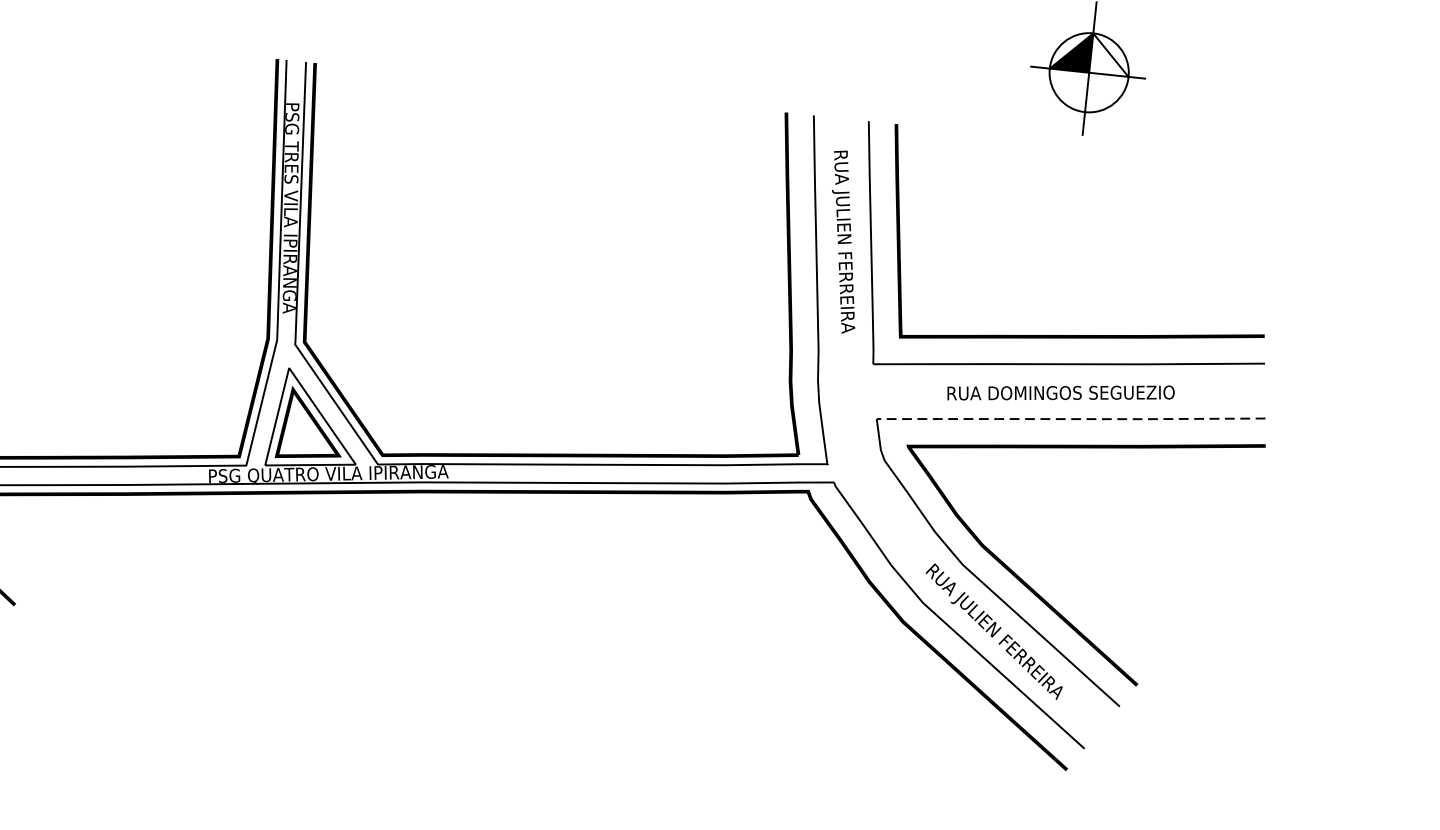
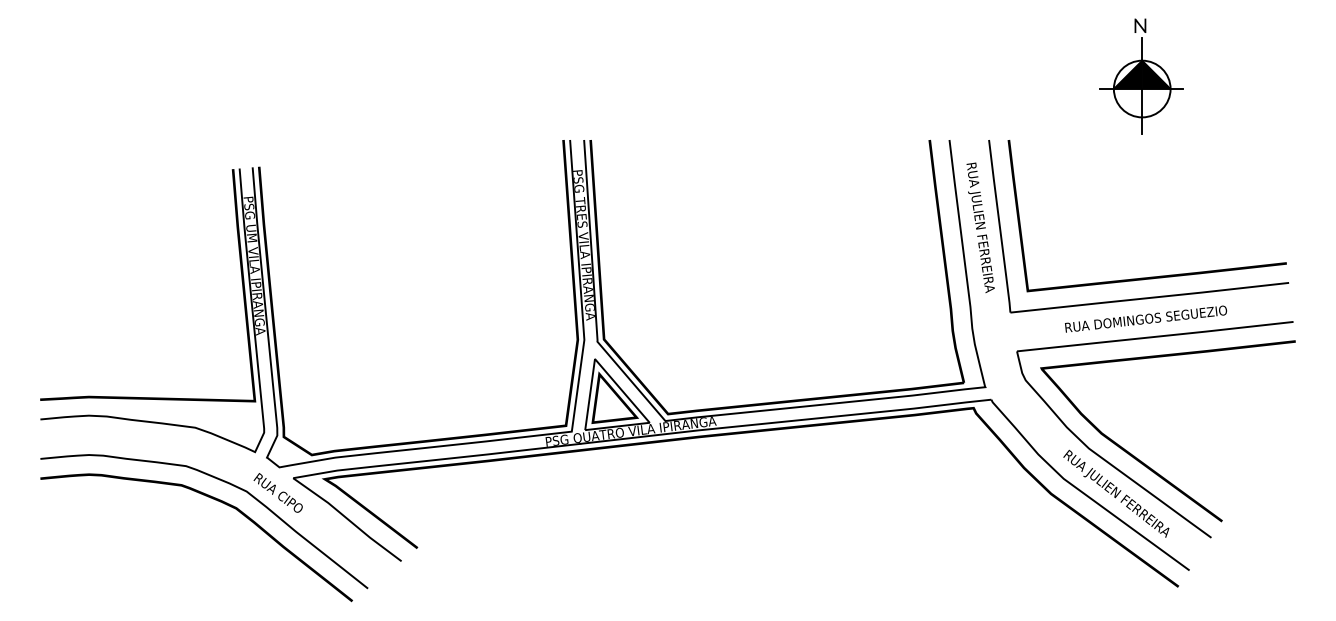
fill: (1111, 54) -> (1156, 74), added
line: (1071, 418) -> (1155, 336), dashed -> solid

